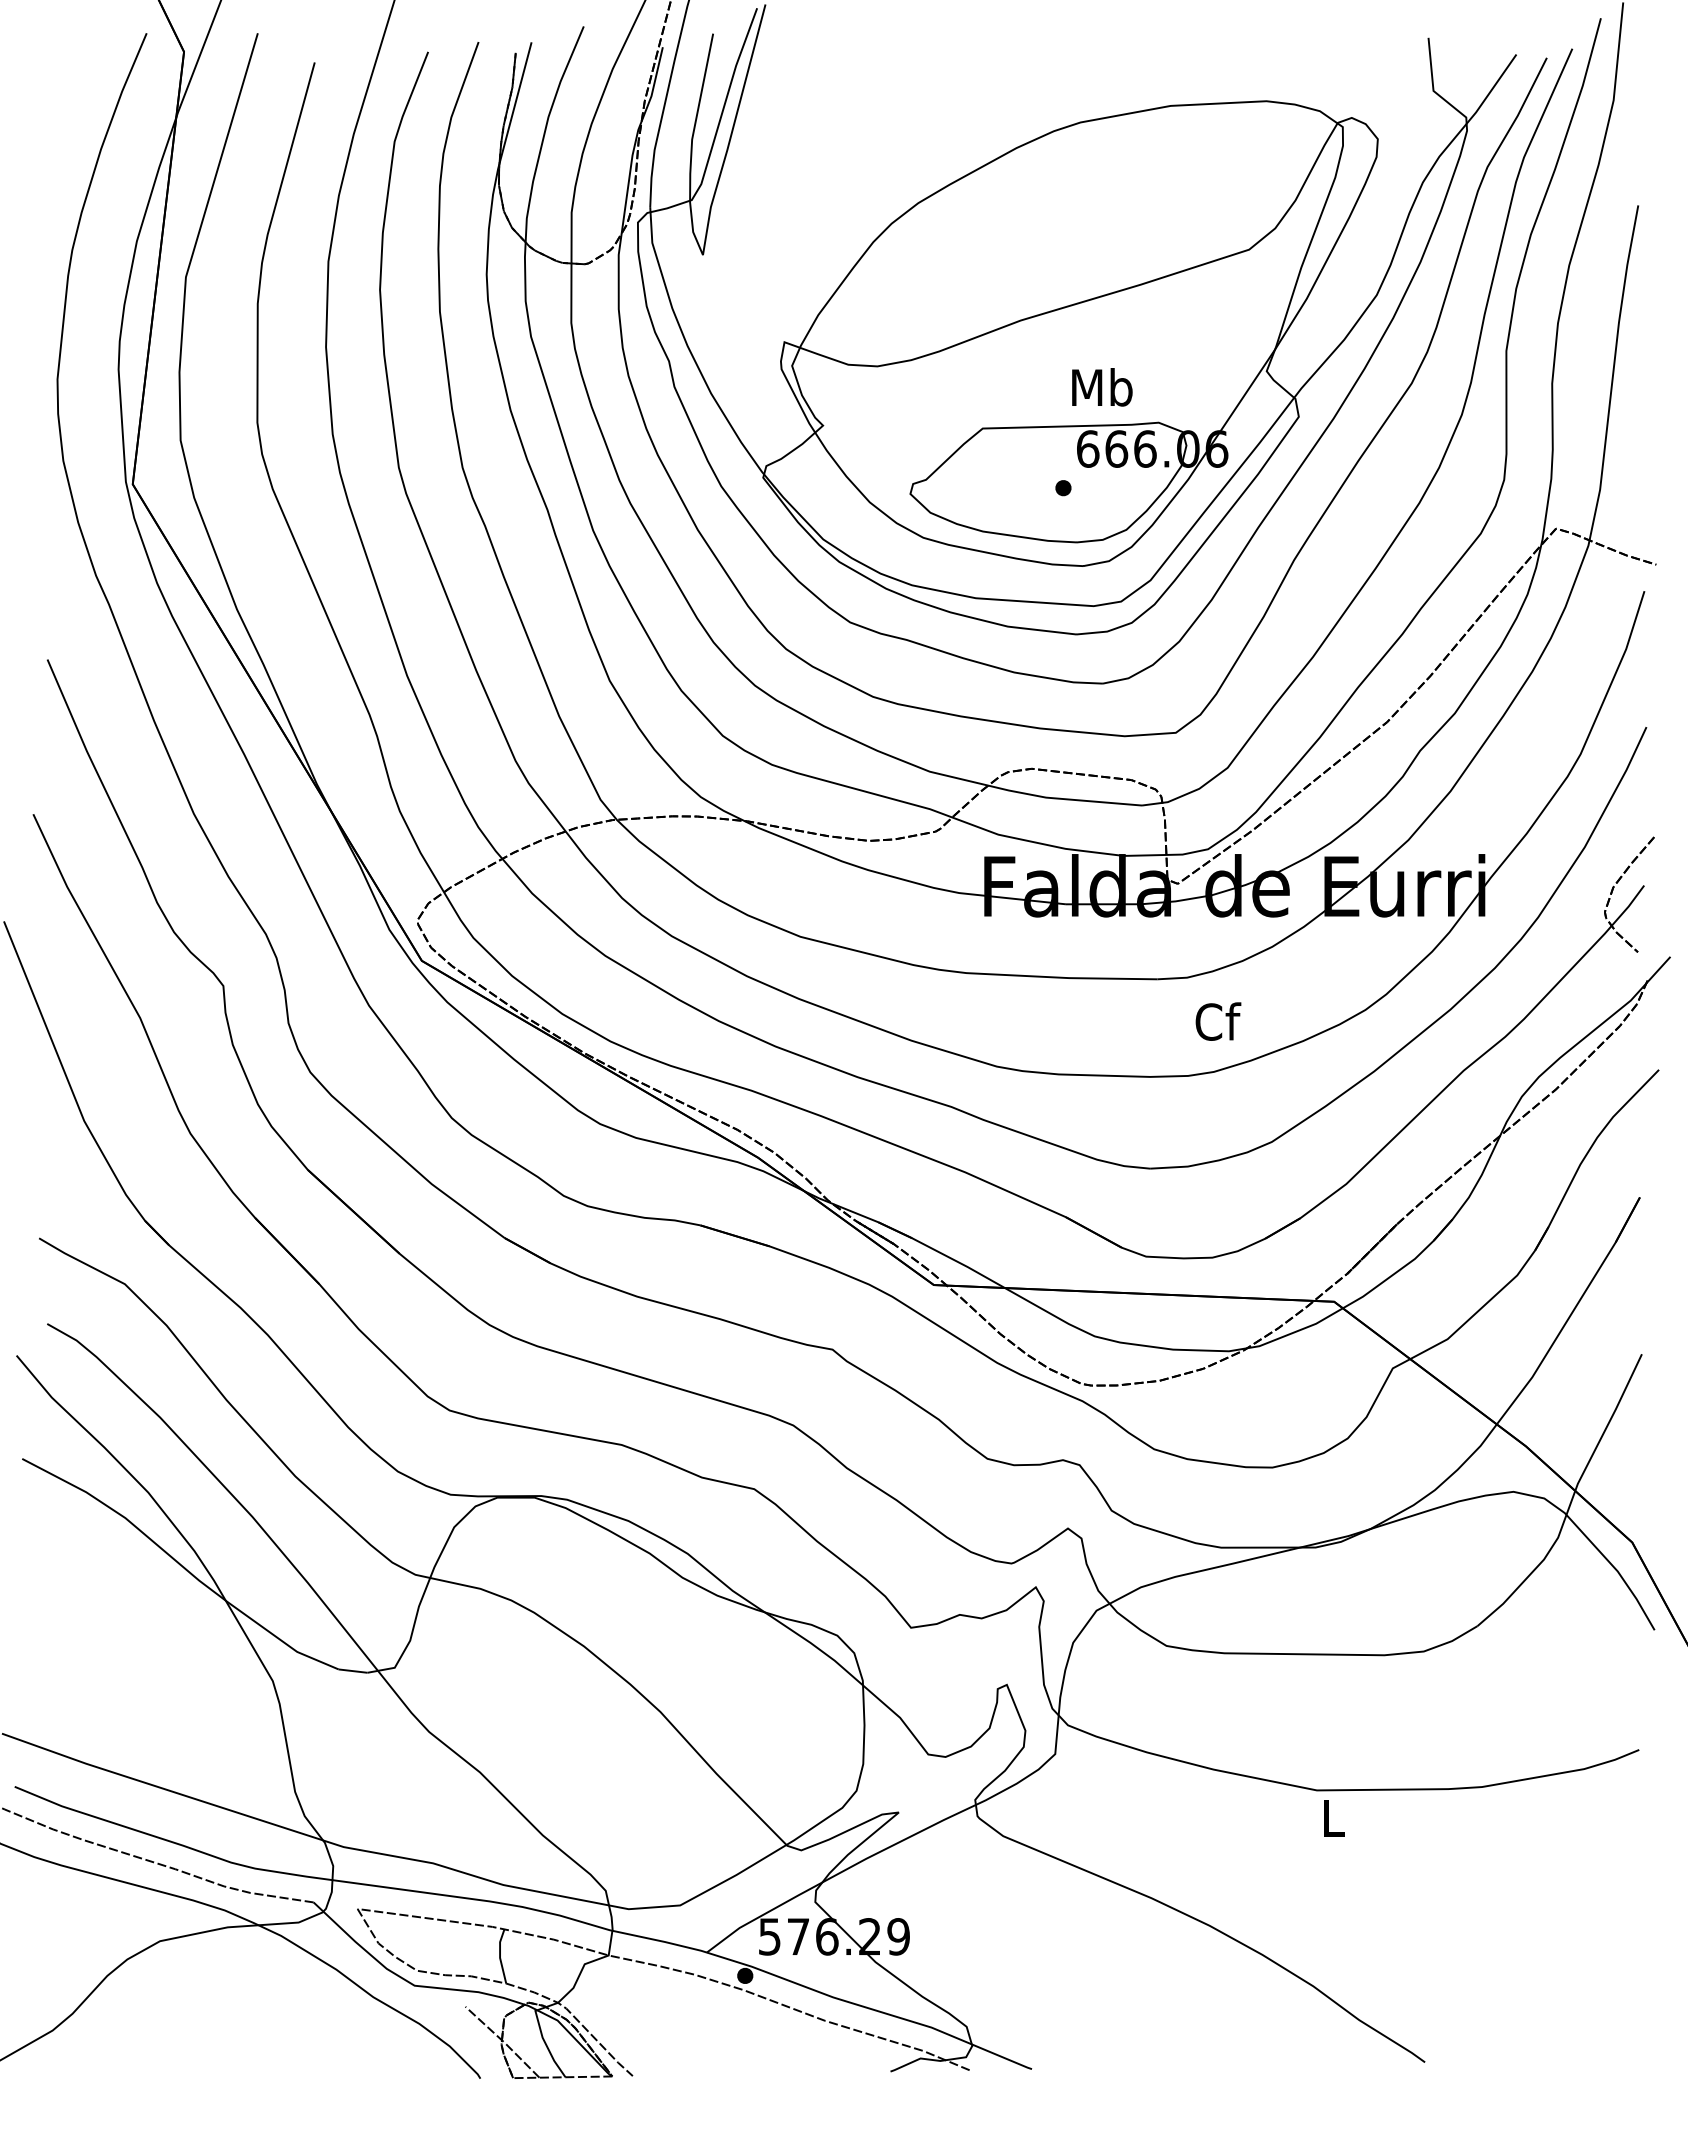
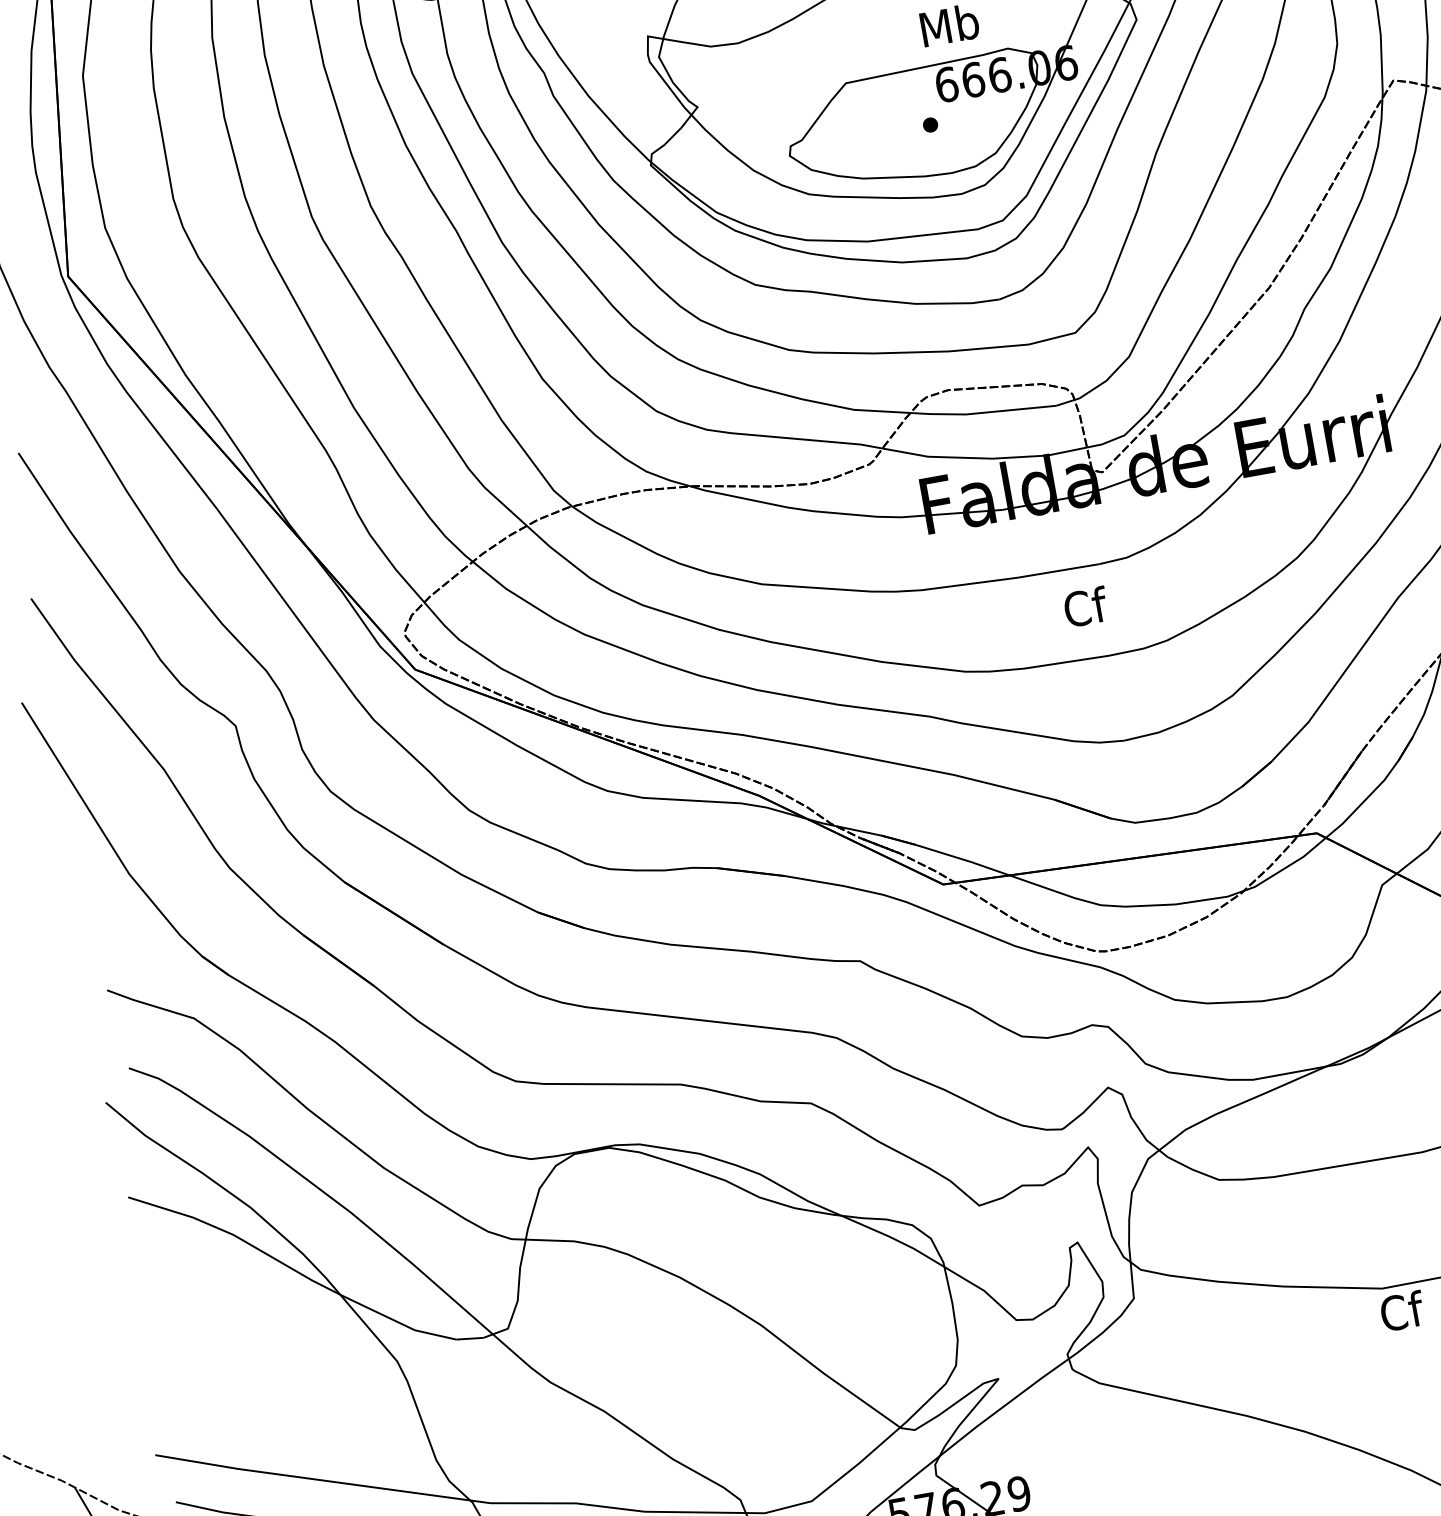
text: (1218, 1021) -> (1086, 606), moved
text: (1333, 1817) -> (1402, 1310), L -> Cf

